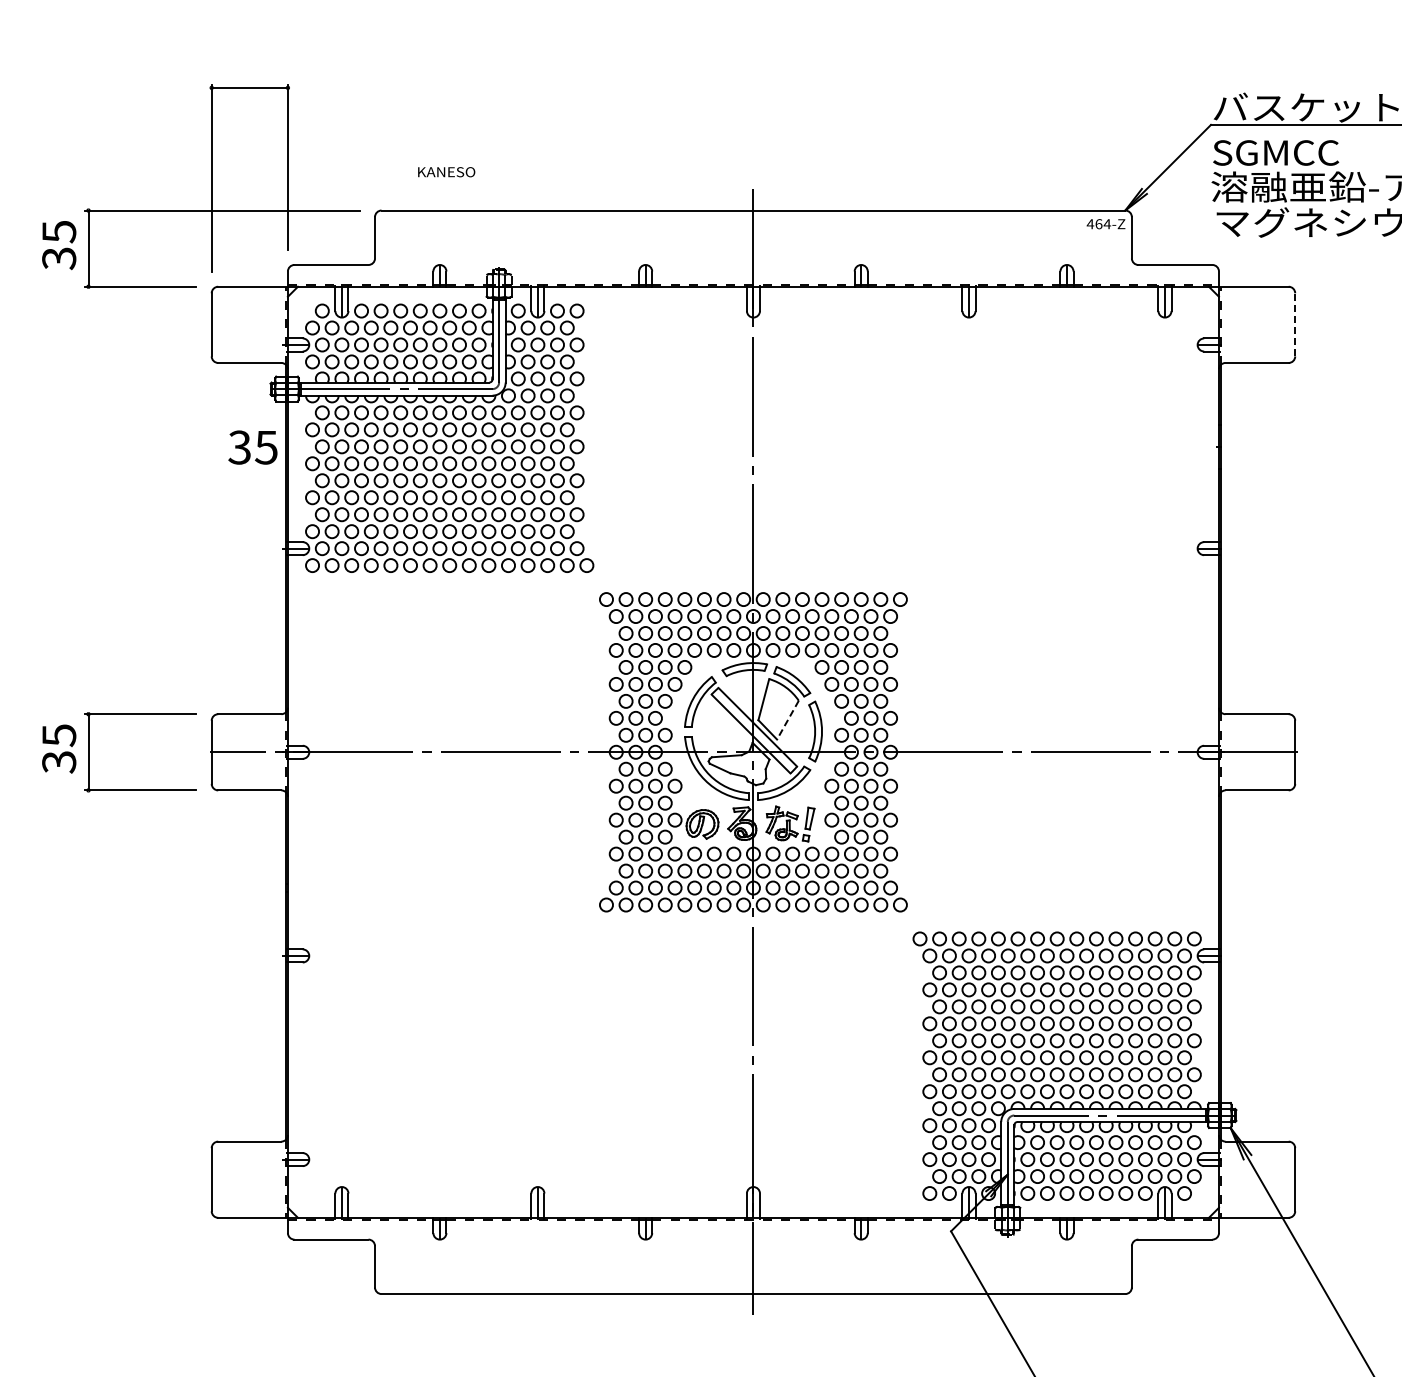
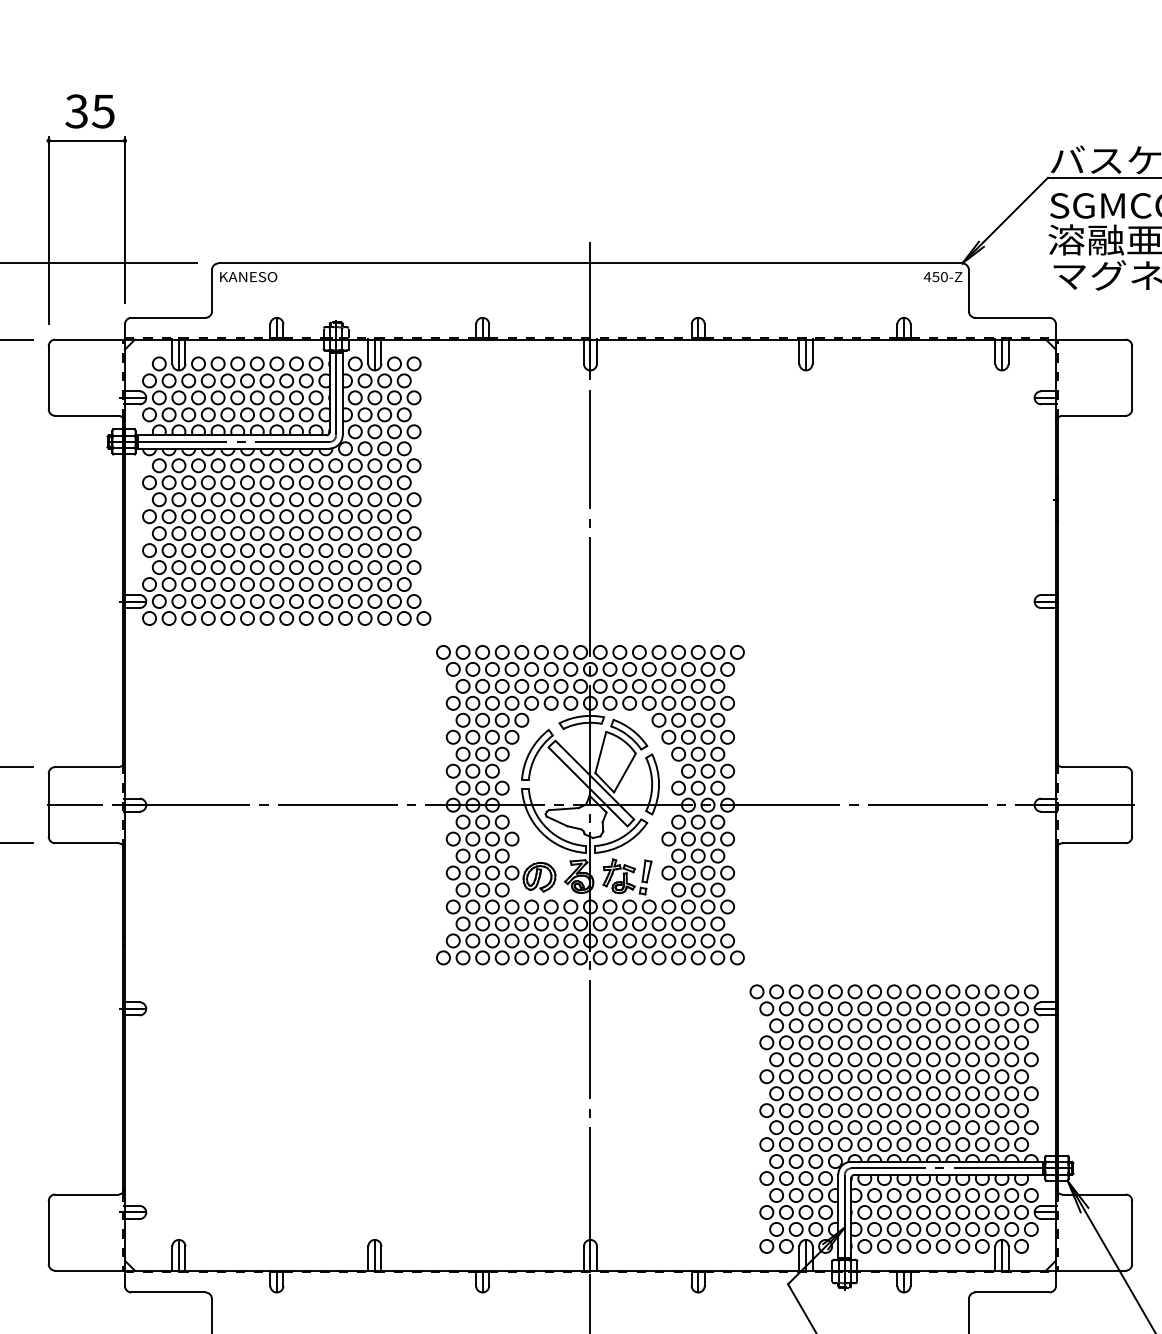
text: (446, 172) -> (248, 277), moved
text: (1103, 224) -> (940, 277), 464-Z -> 450-Z
line: (1295, 324) -> (1132, 377), dashed -> solid
text: (252, 447) -> (89, 111), moved
line: (787, 720) -> (624, 773), dashed -> solid

